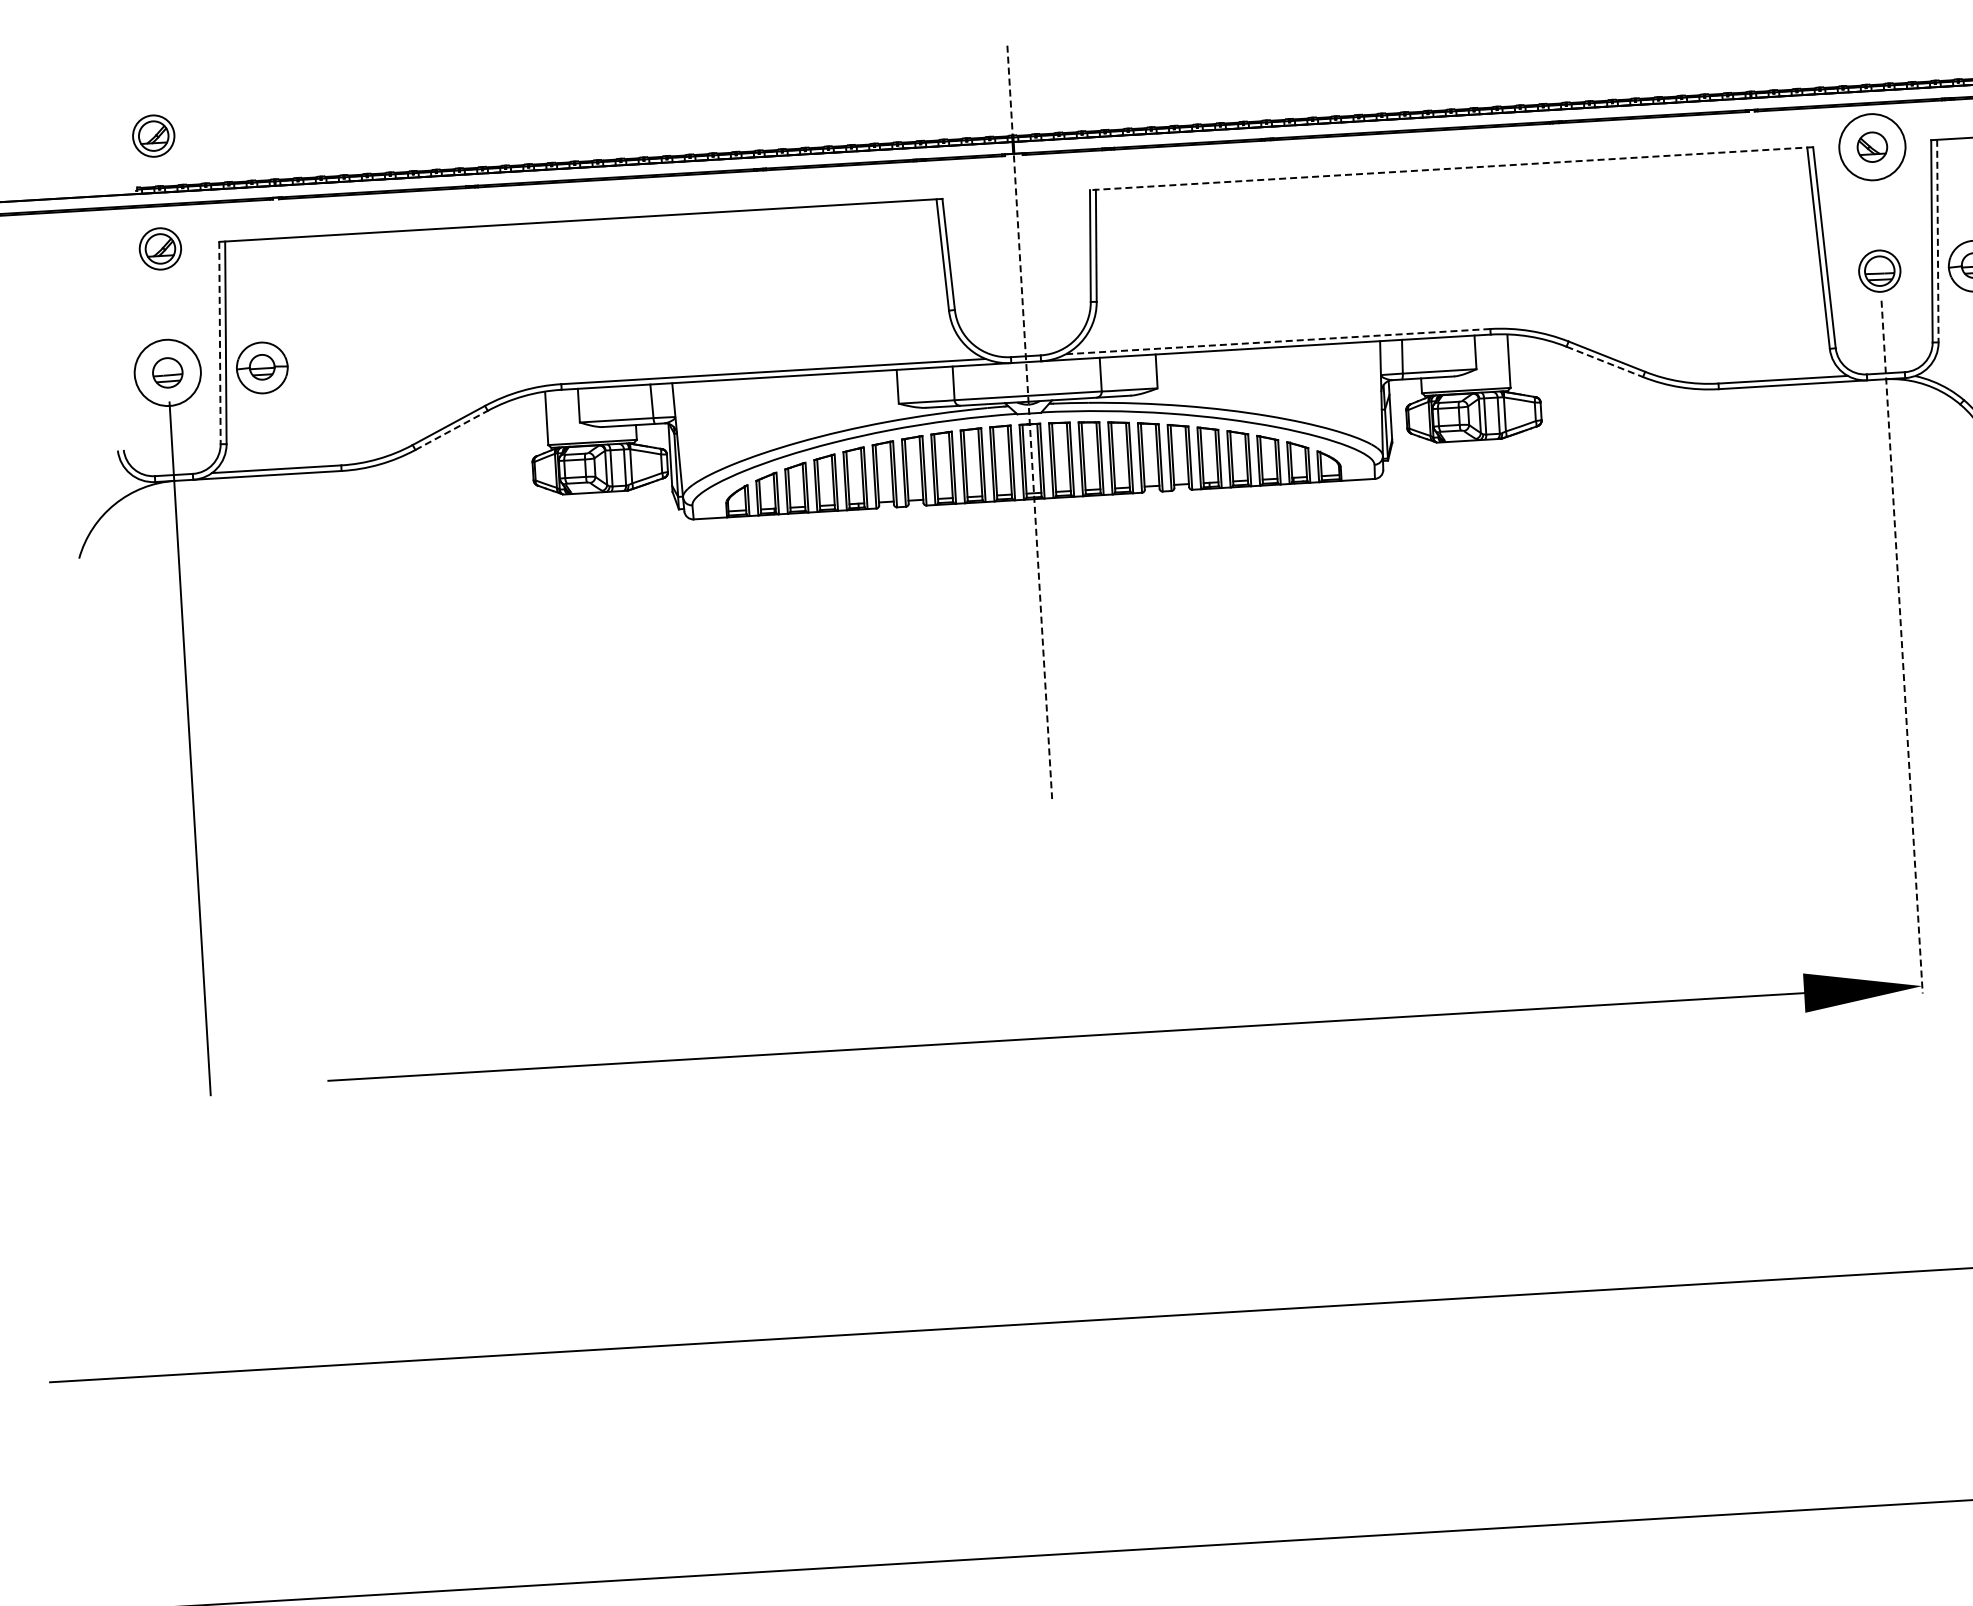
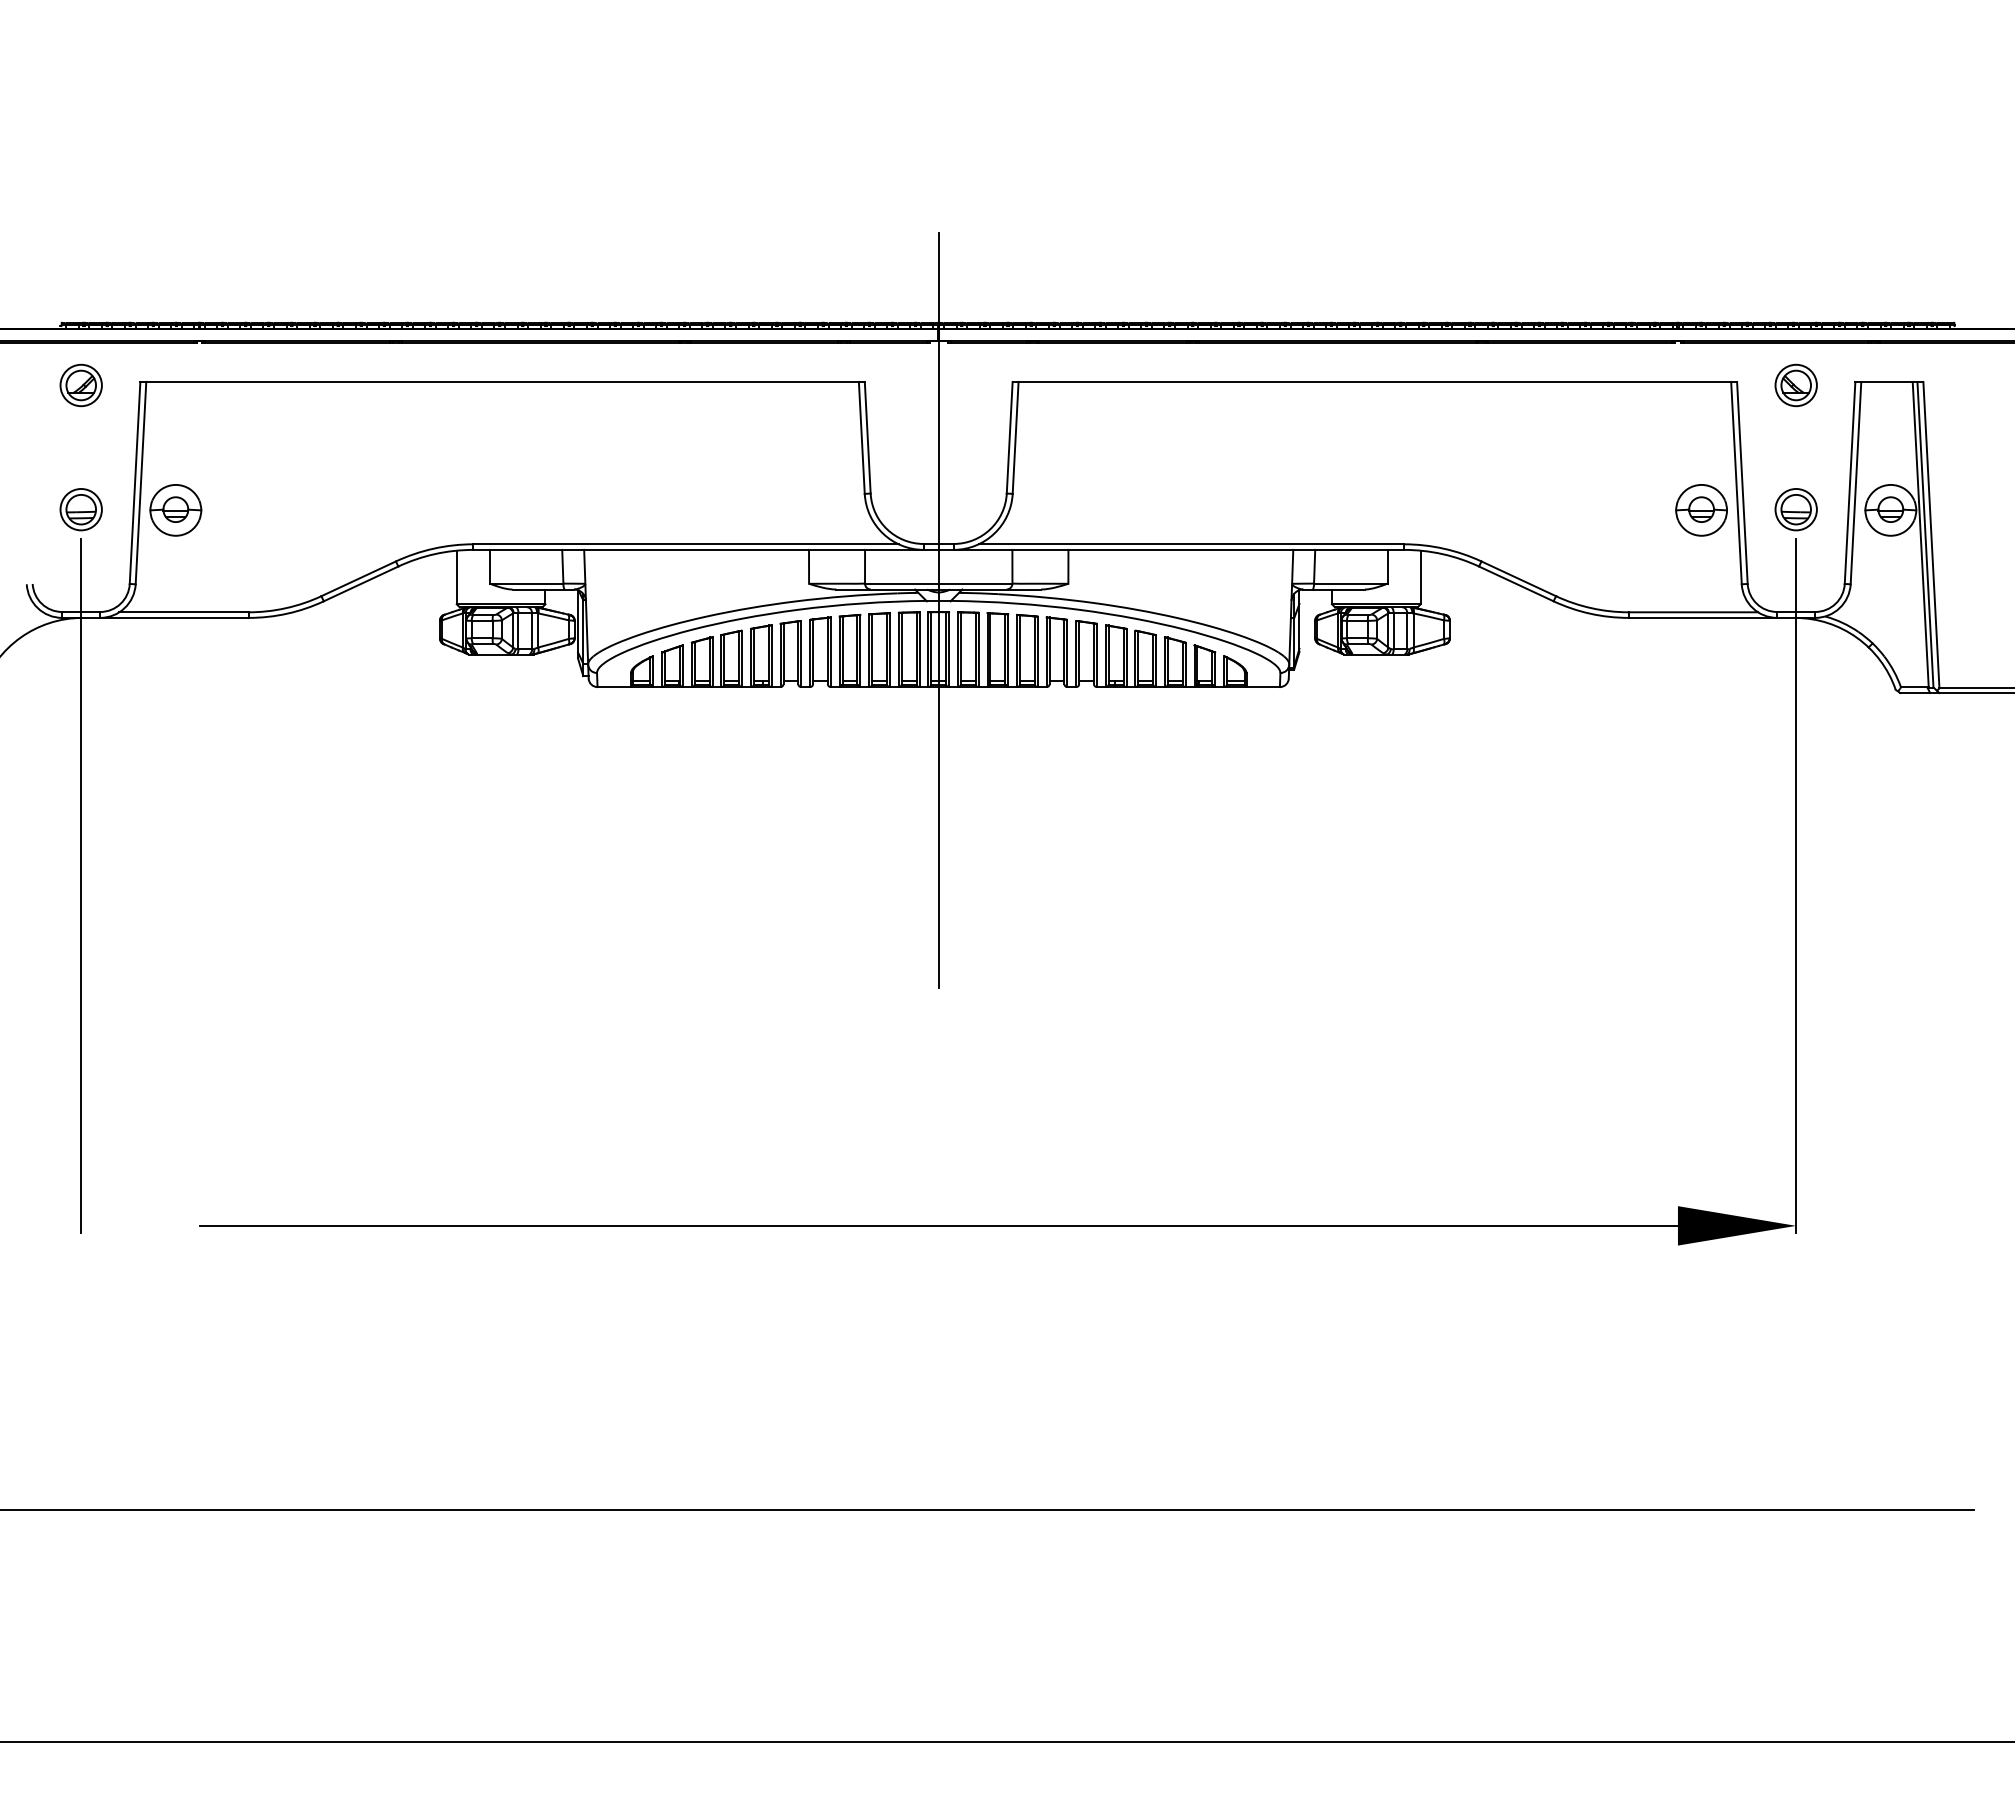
part: (153, 136) -> (80, 272), removed
circle: (1871, 147) -> (1795, 385), size x0.62
line: (1451, 168) -> (1374, 381), dashed -> solid
line: (1937, 241) -> (1855, 483), dashed -> solid
part: (1785, 277) -> (1701, 510), added
line: (1278, 341) -> (1191, 544), dashed -> solid
line: (220, 343) -> (135, 483), dashed -> solid
line: (1604, 362) -> (1516, 584), dashed -> solid
circle: (167, 372) -> (80, 509), size x0.62
line: (1029, 422) -> (938, 610), dashed -> solid
line: (451, 429) -> (361, 583), dashed -> solid
line: (1902, 647) -> (1796, 886), dashed -> solid

